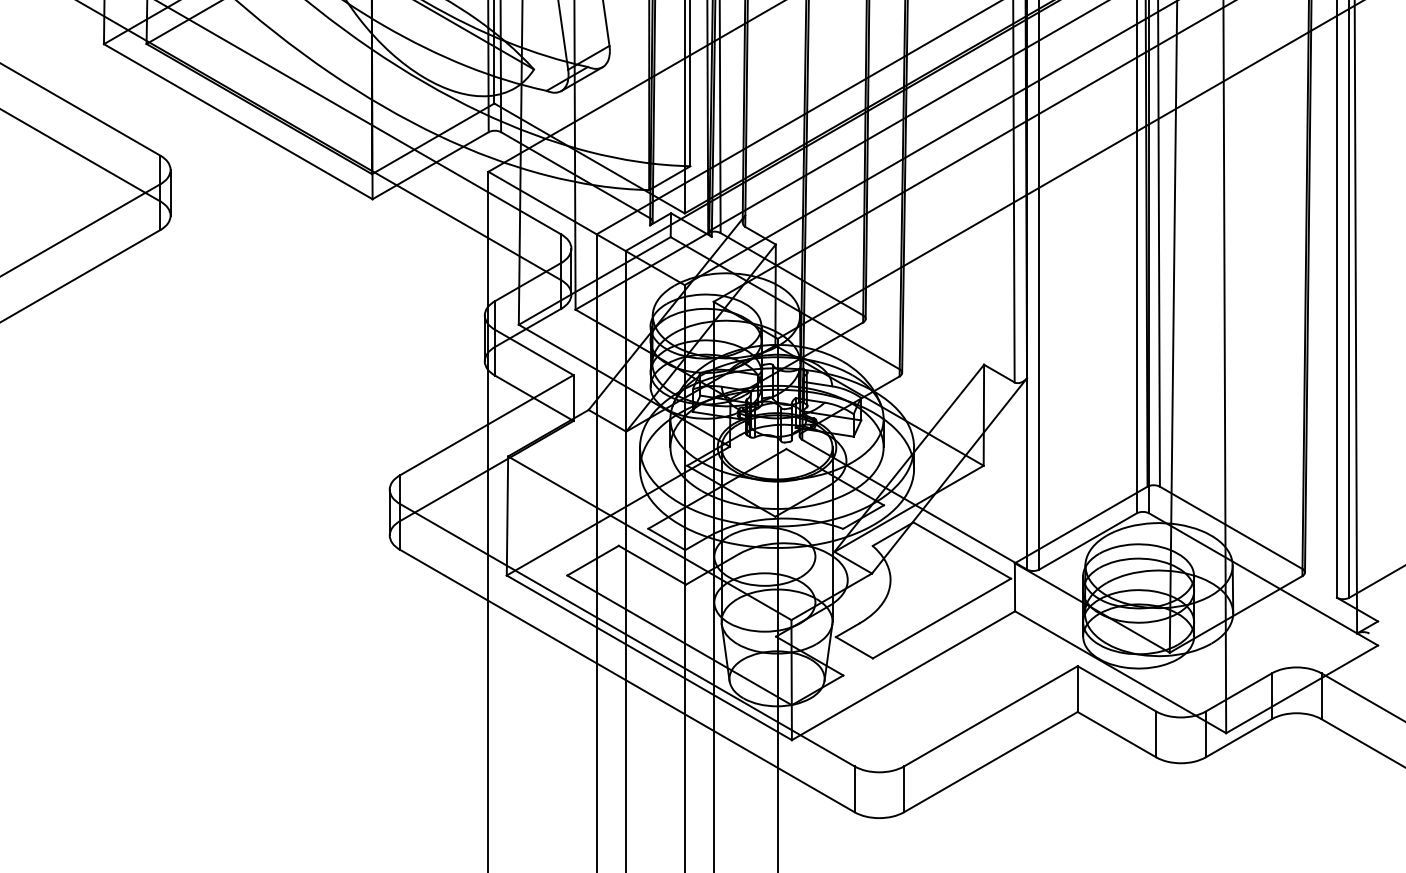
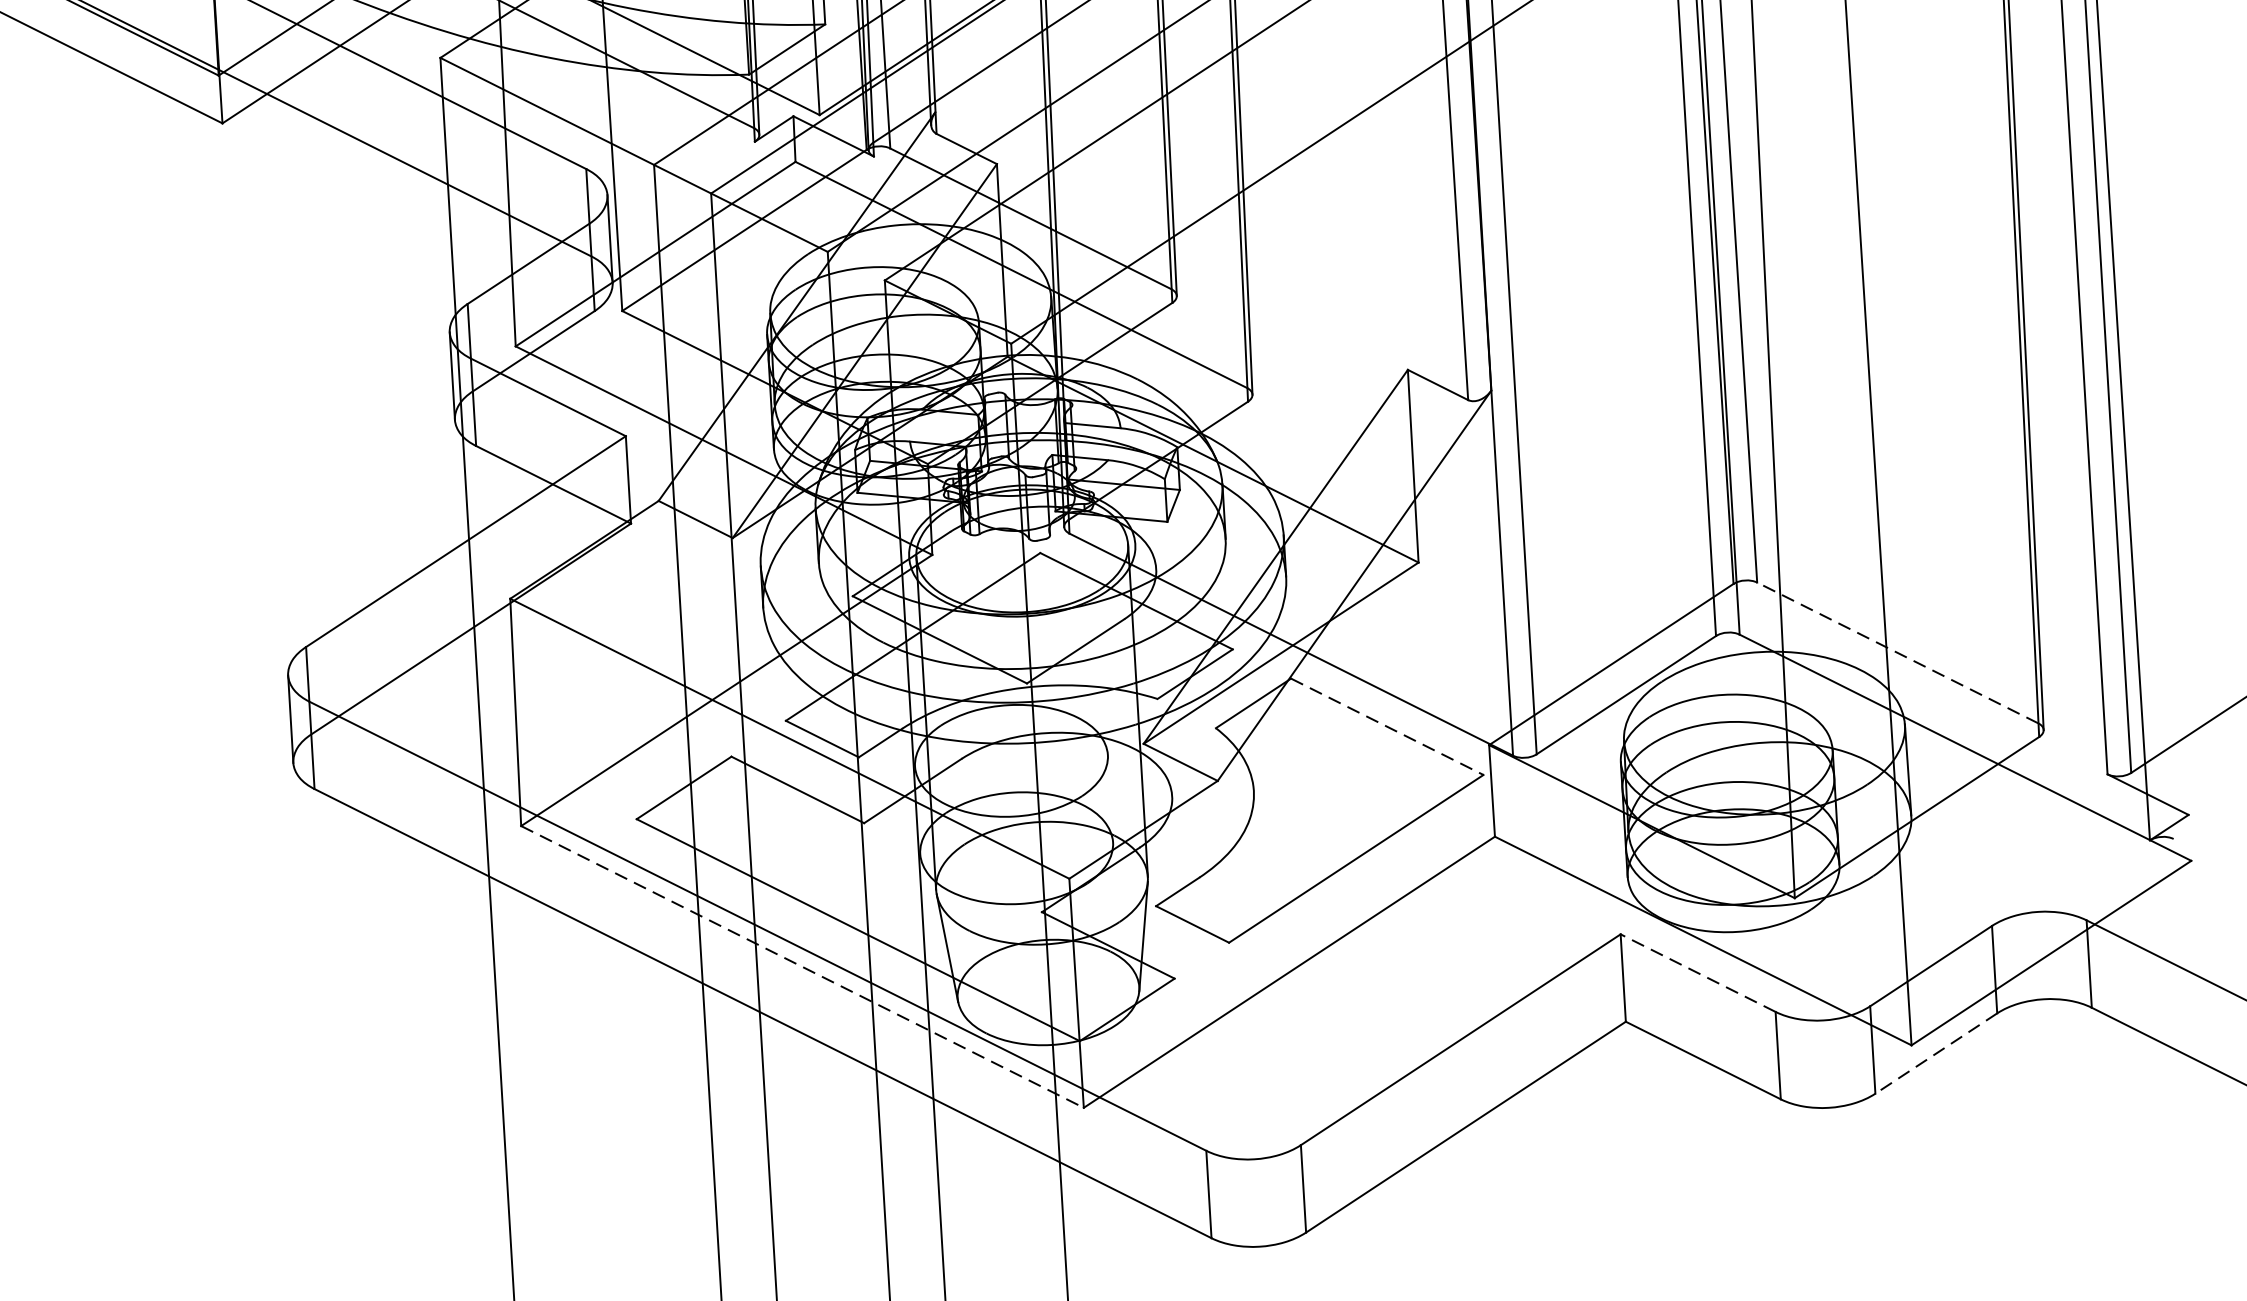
line: (1230, 527) -> (1896, 652), solid -> dashed
line: (962, 550) -> (1387, 726), solid -> dashed
line: (649, 657) -> (802, 966), solid -> dashed
line: (1116, 688) -> (1697, 972), solid -> dashed
line: (1238, 738) -> (1935, 1054), solid -> dashed

